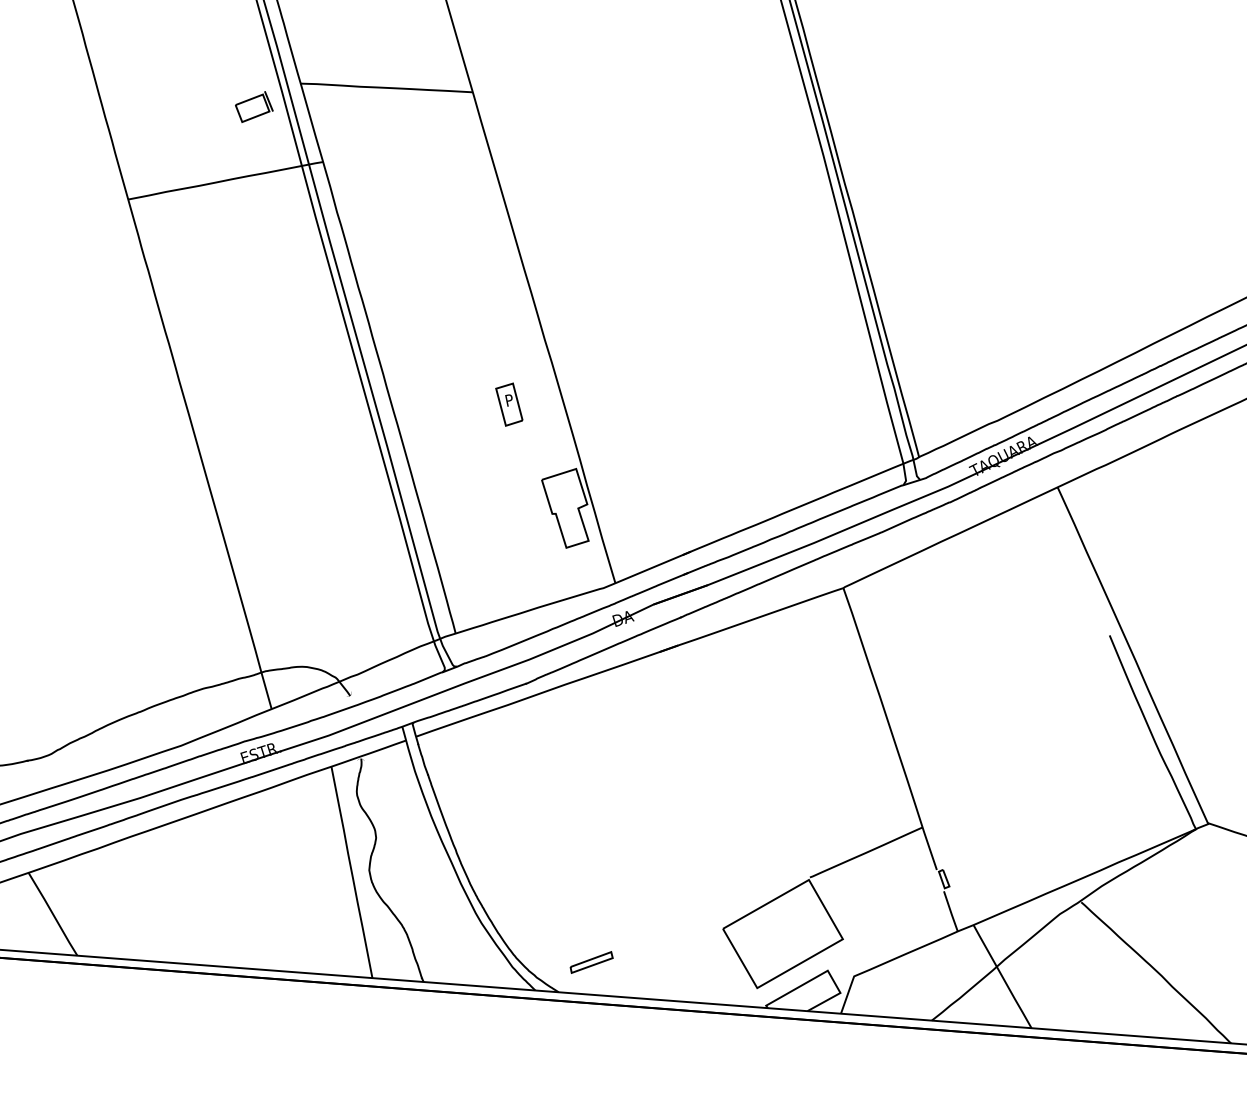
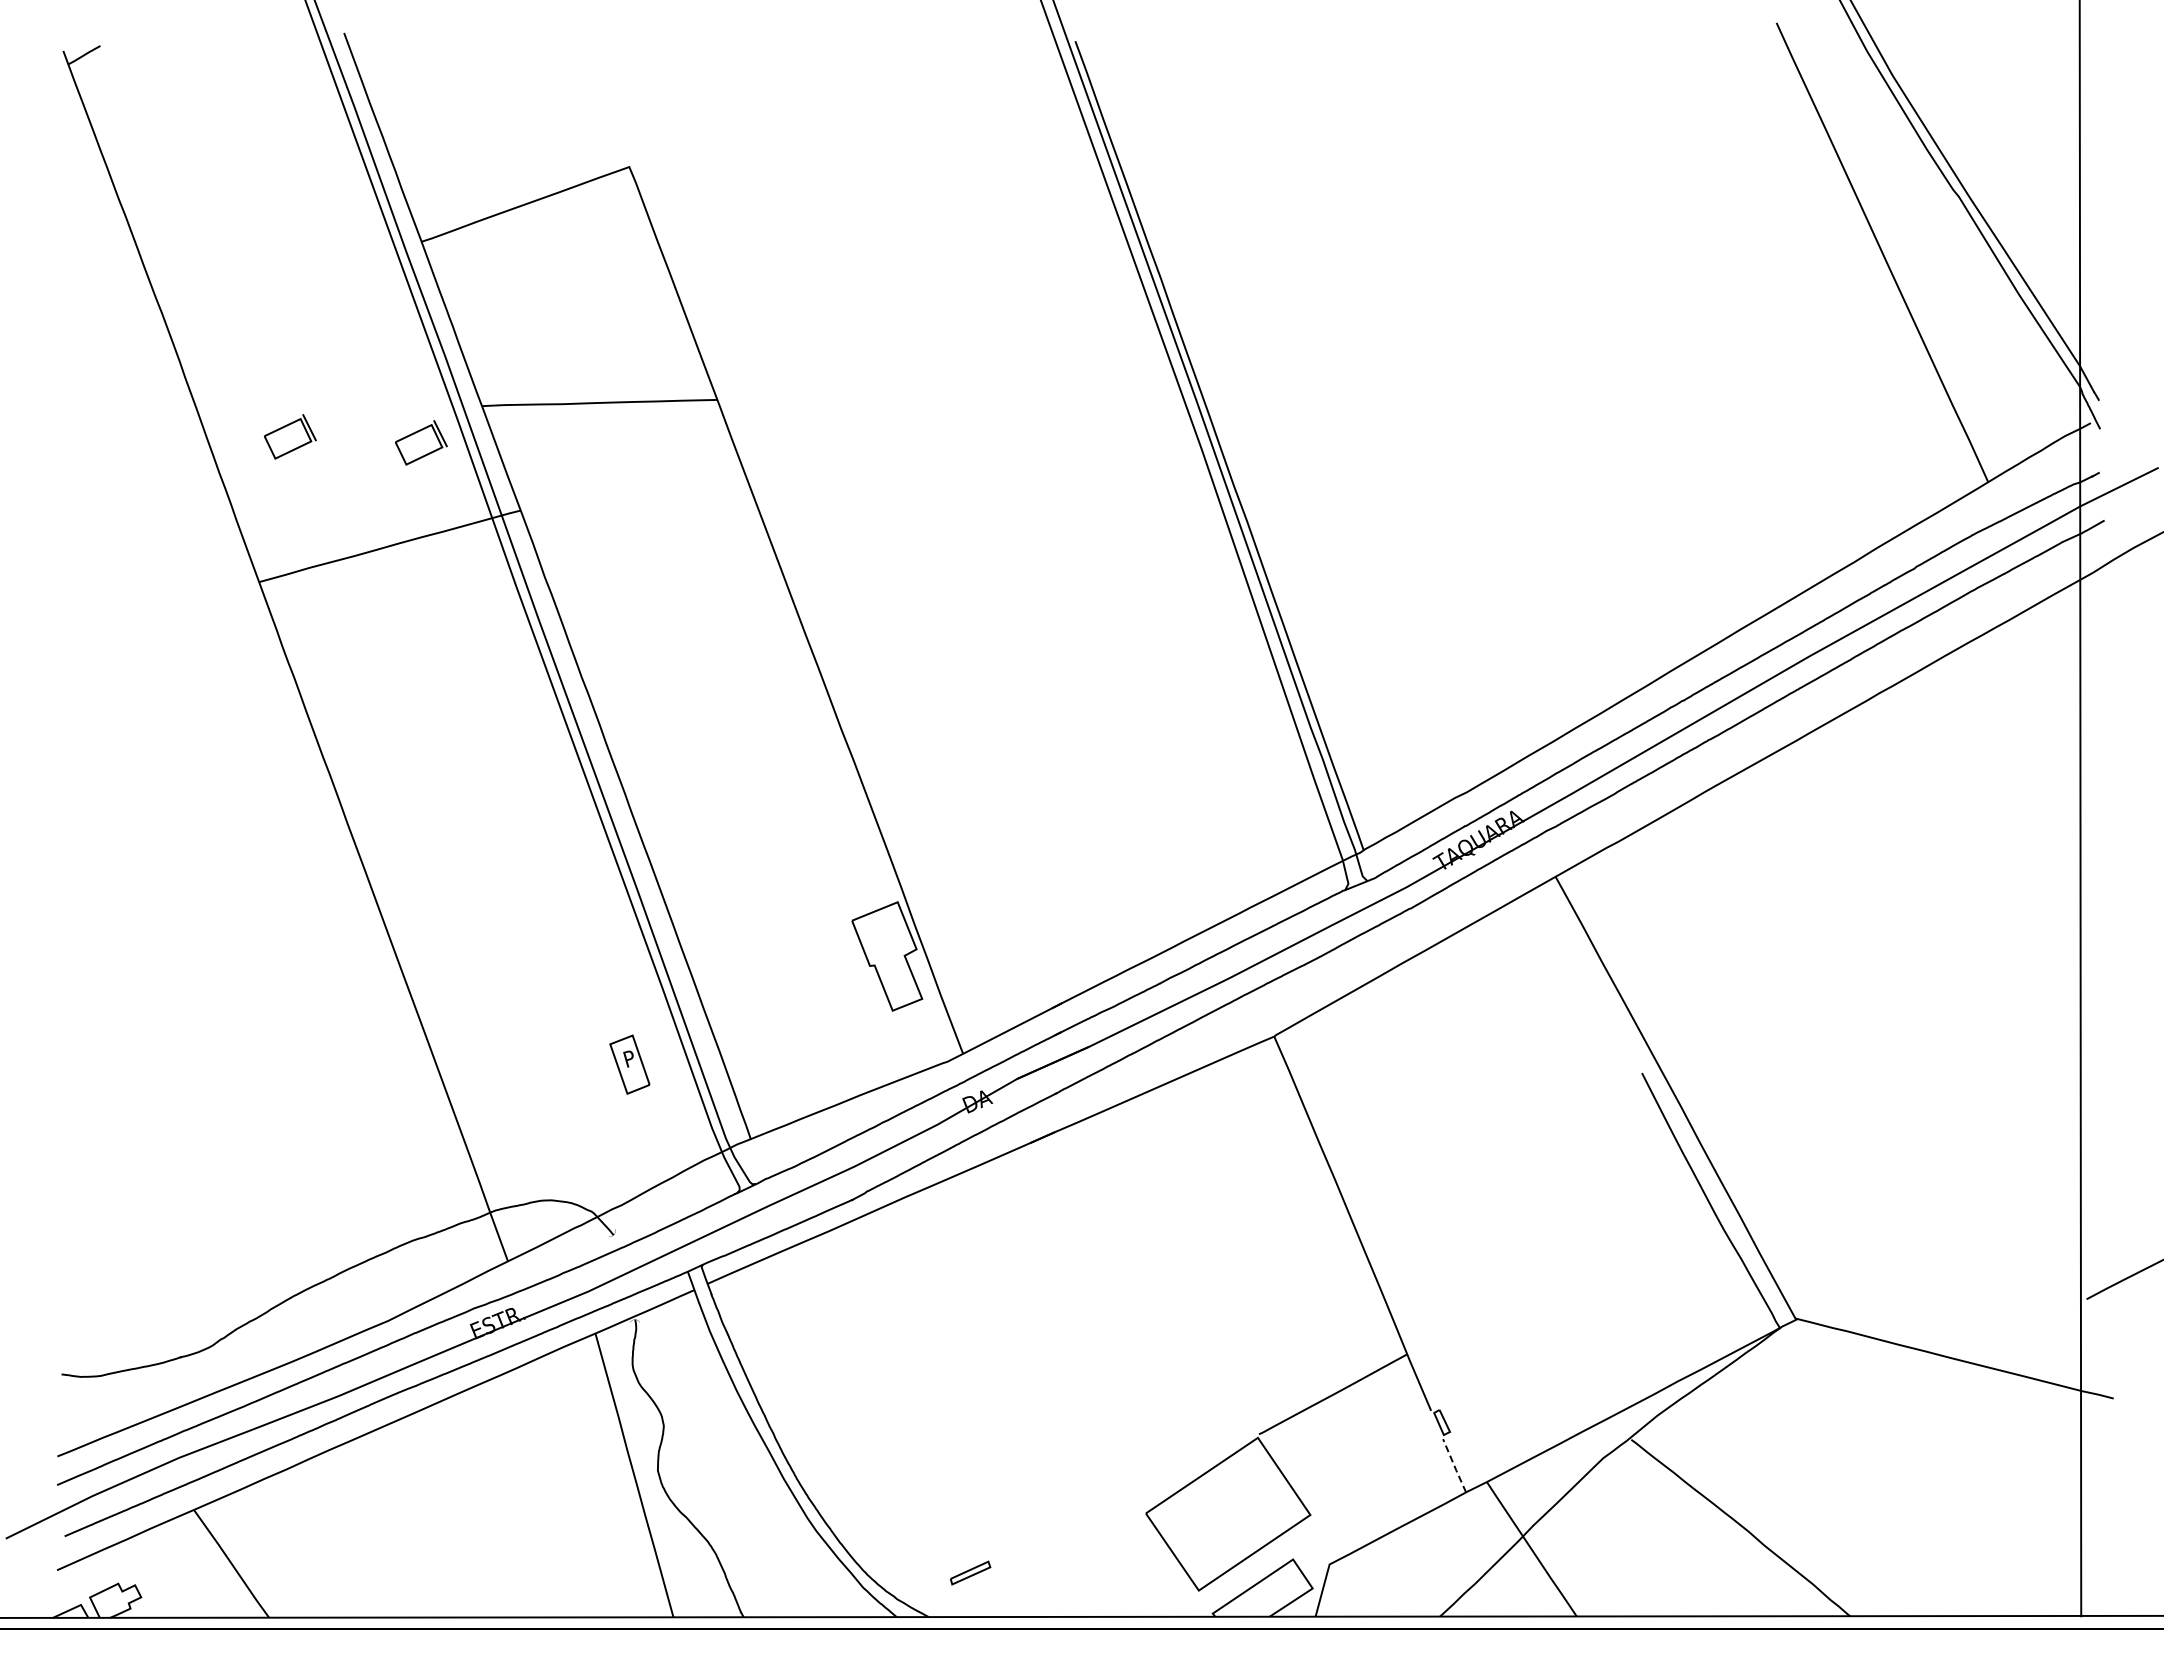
part: (159, 95) -> (290, 436), added
part: (509, 404) -> (629, 1064), moved
line: (950, 911) -> (1454, 1466), solid -> dashed
part: (591, 962) -> (970, 1572), size x0.7

